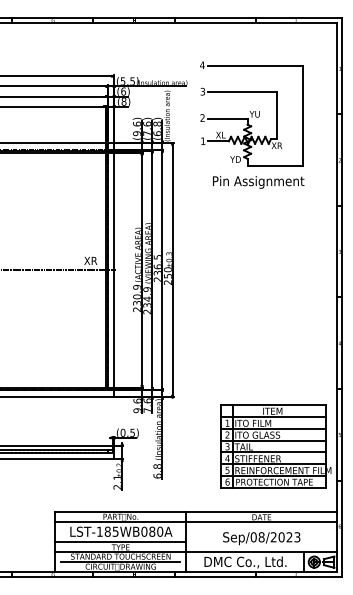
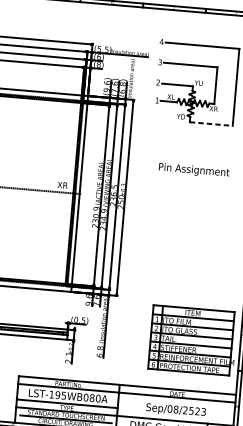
line: (275, 165) -> (211, 124), solid -> dashed
text: (258, 182) -> (194, 170), moved
text: (107, 531) -> (57, 394), LST-185WB080A -> LST-195WB080A
text: (281, 537) -> (191, 411), Sep/08/2023 -> Sep/08/2523

